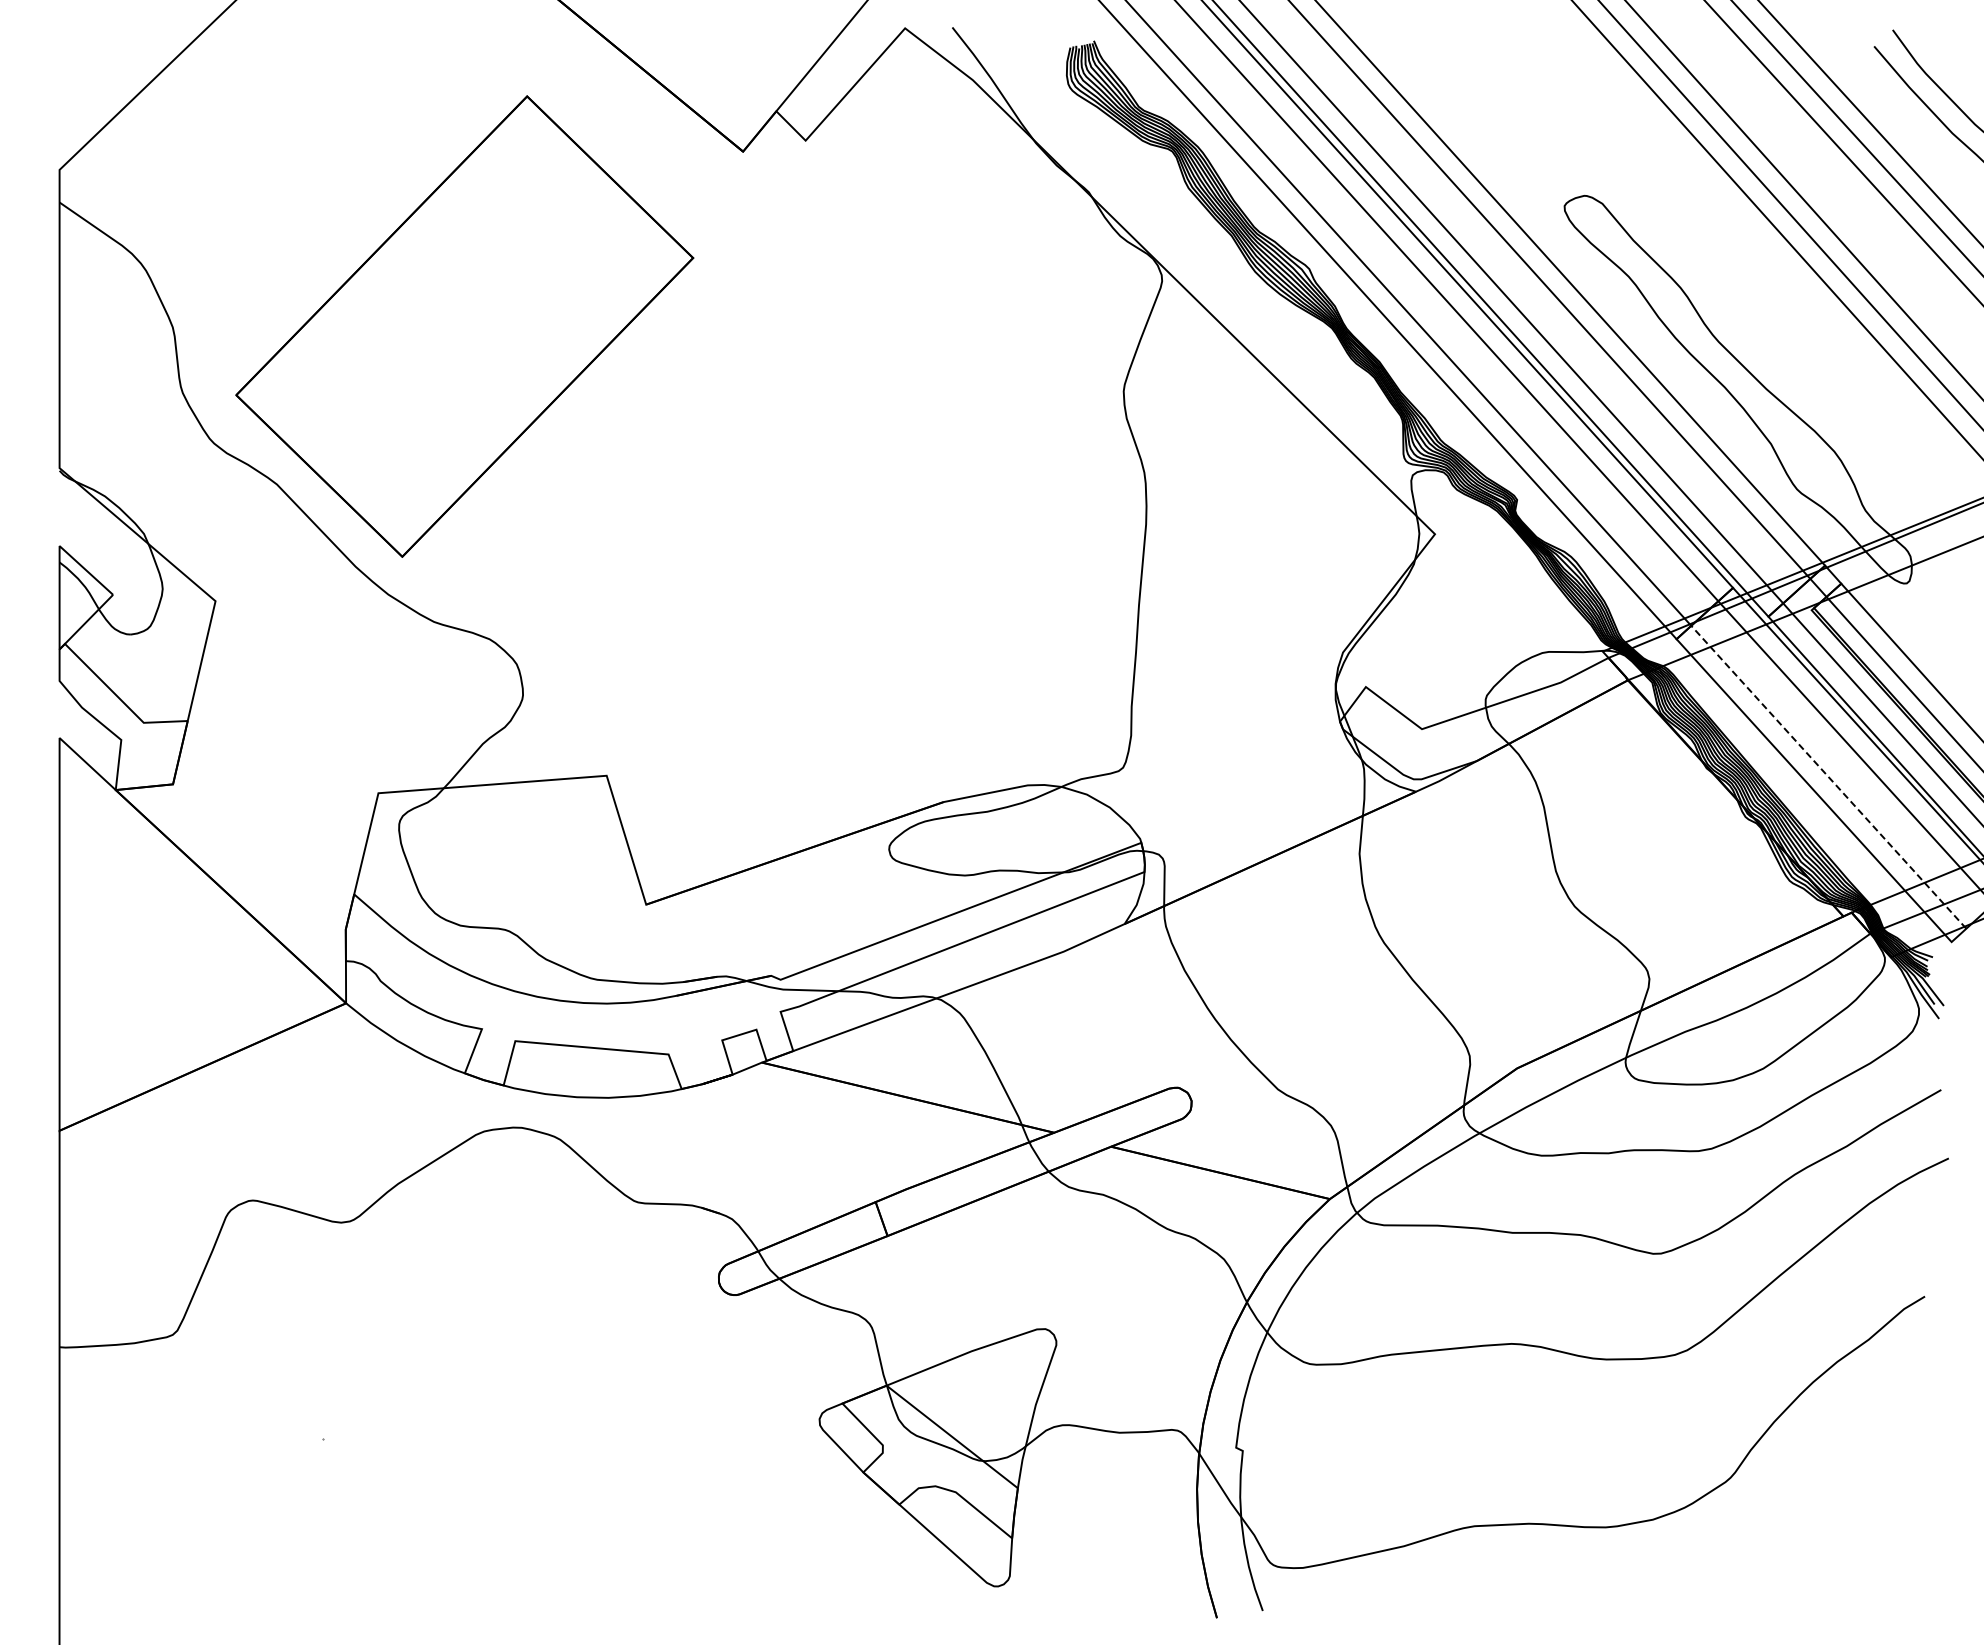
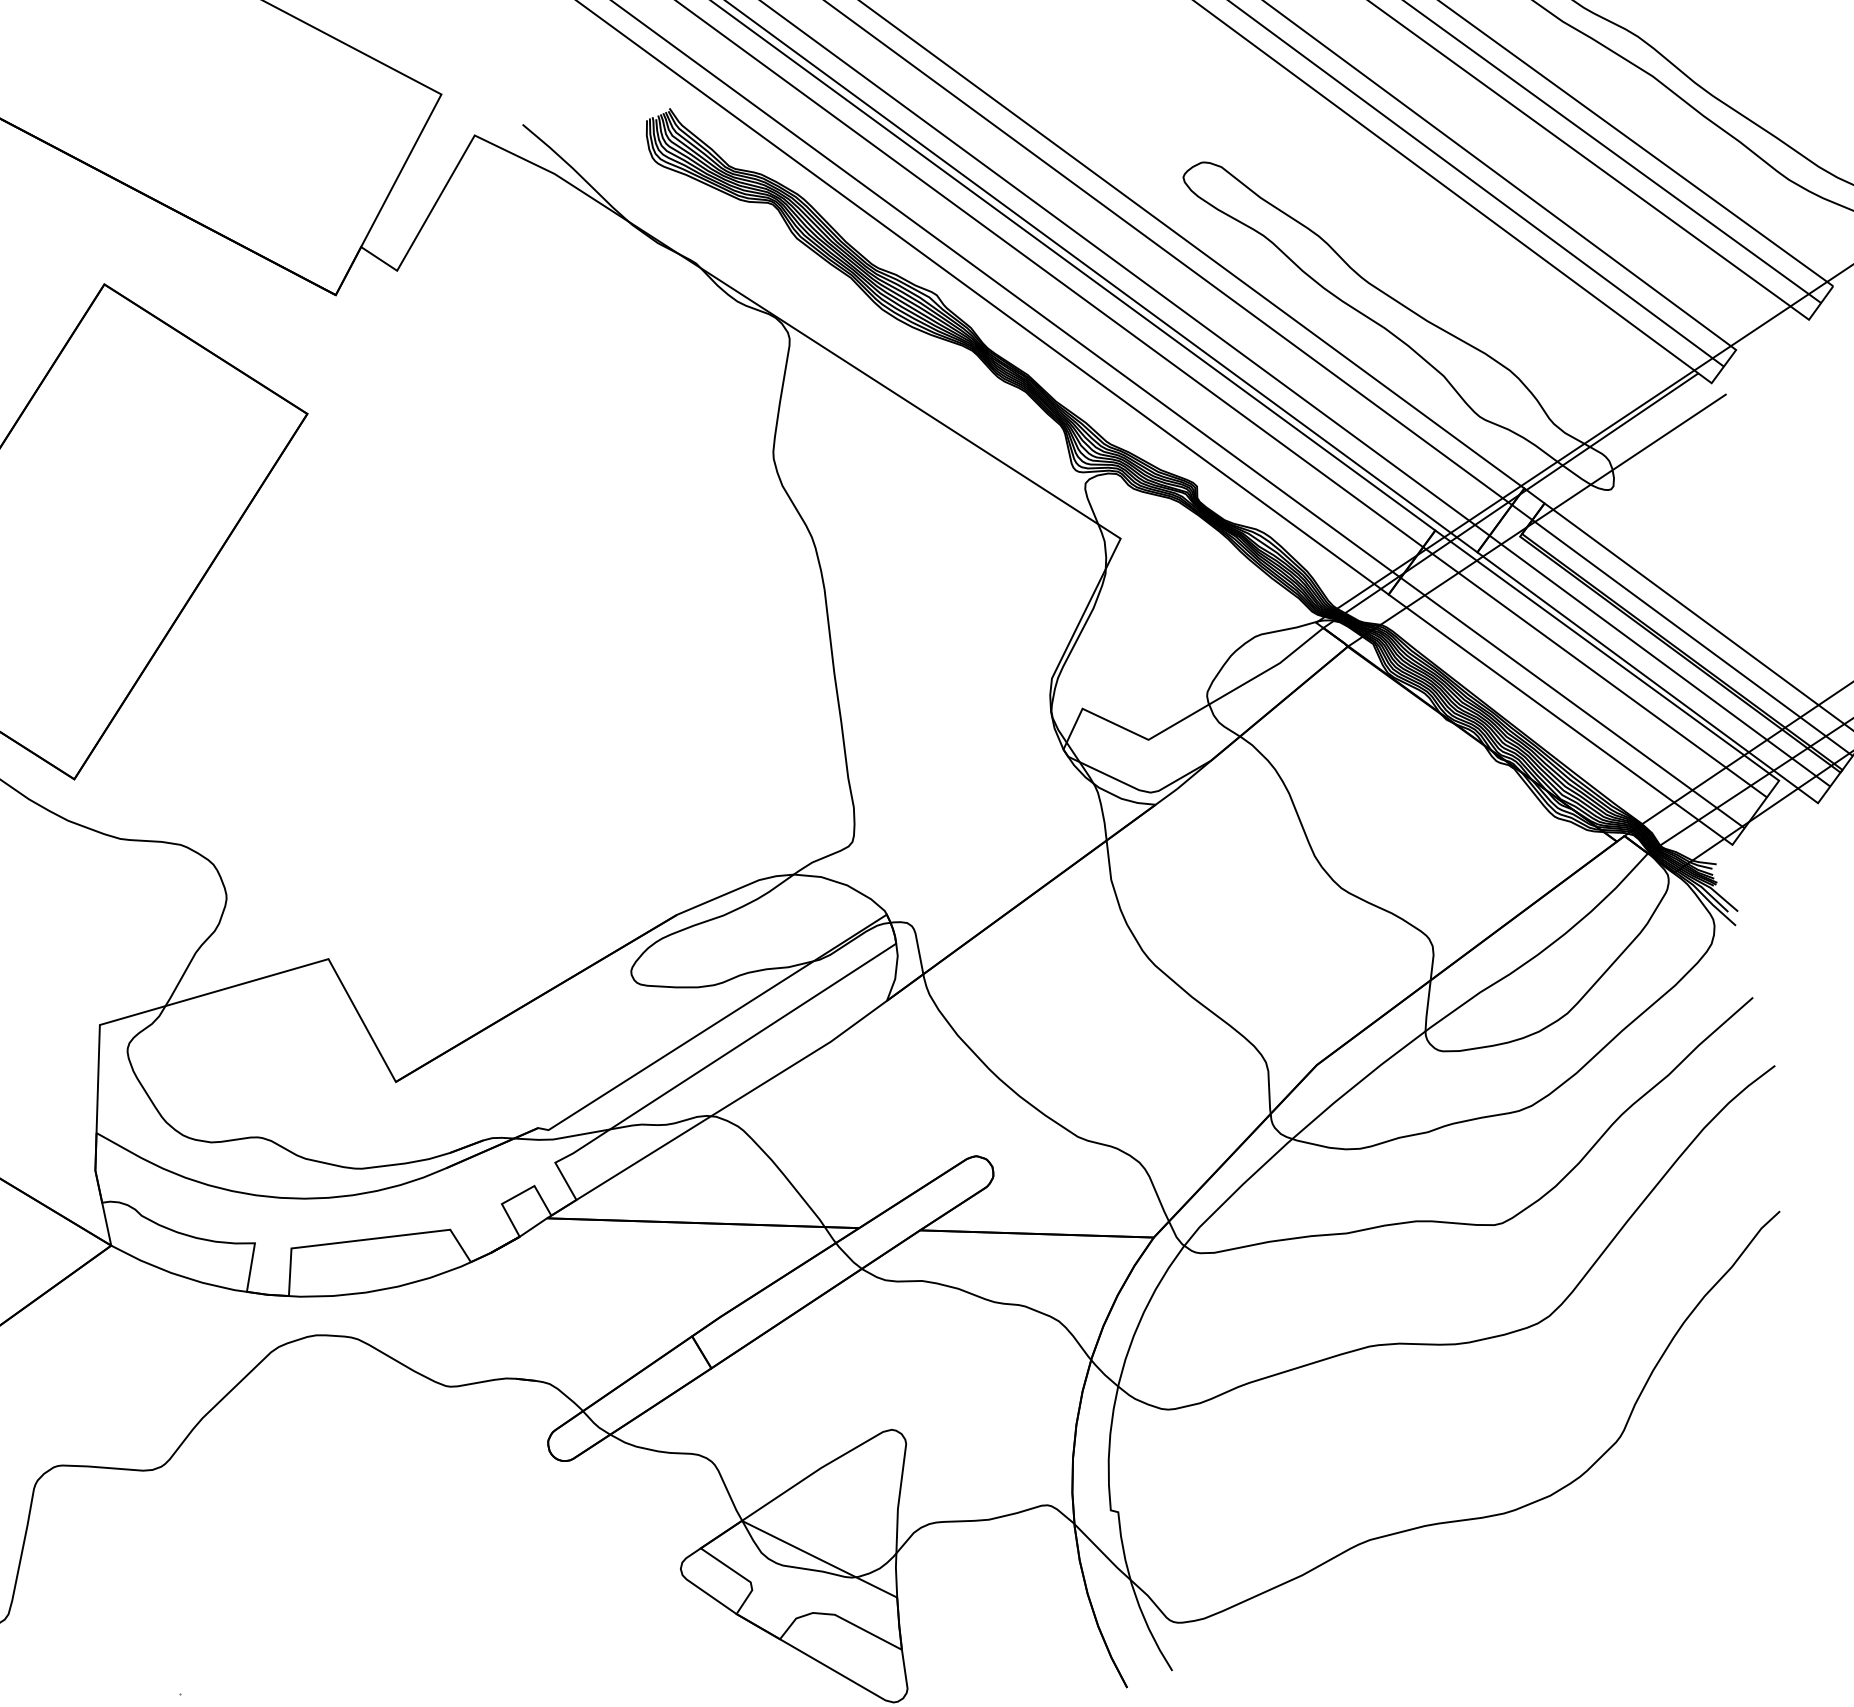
line: (1828, 776) -> (1572, 702), dashed -> solid

